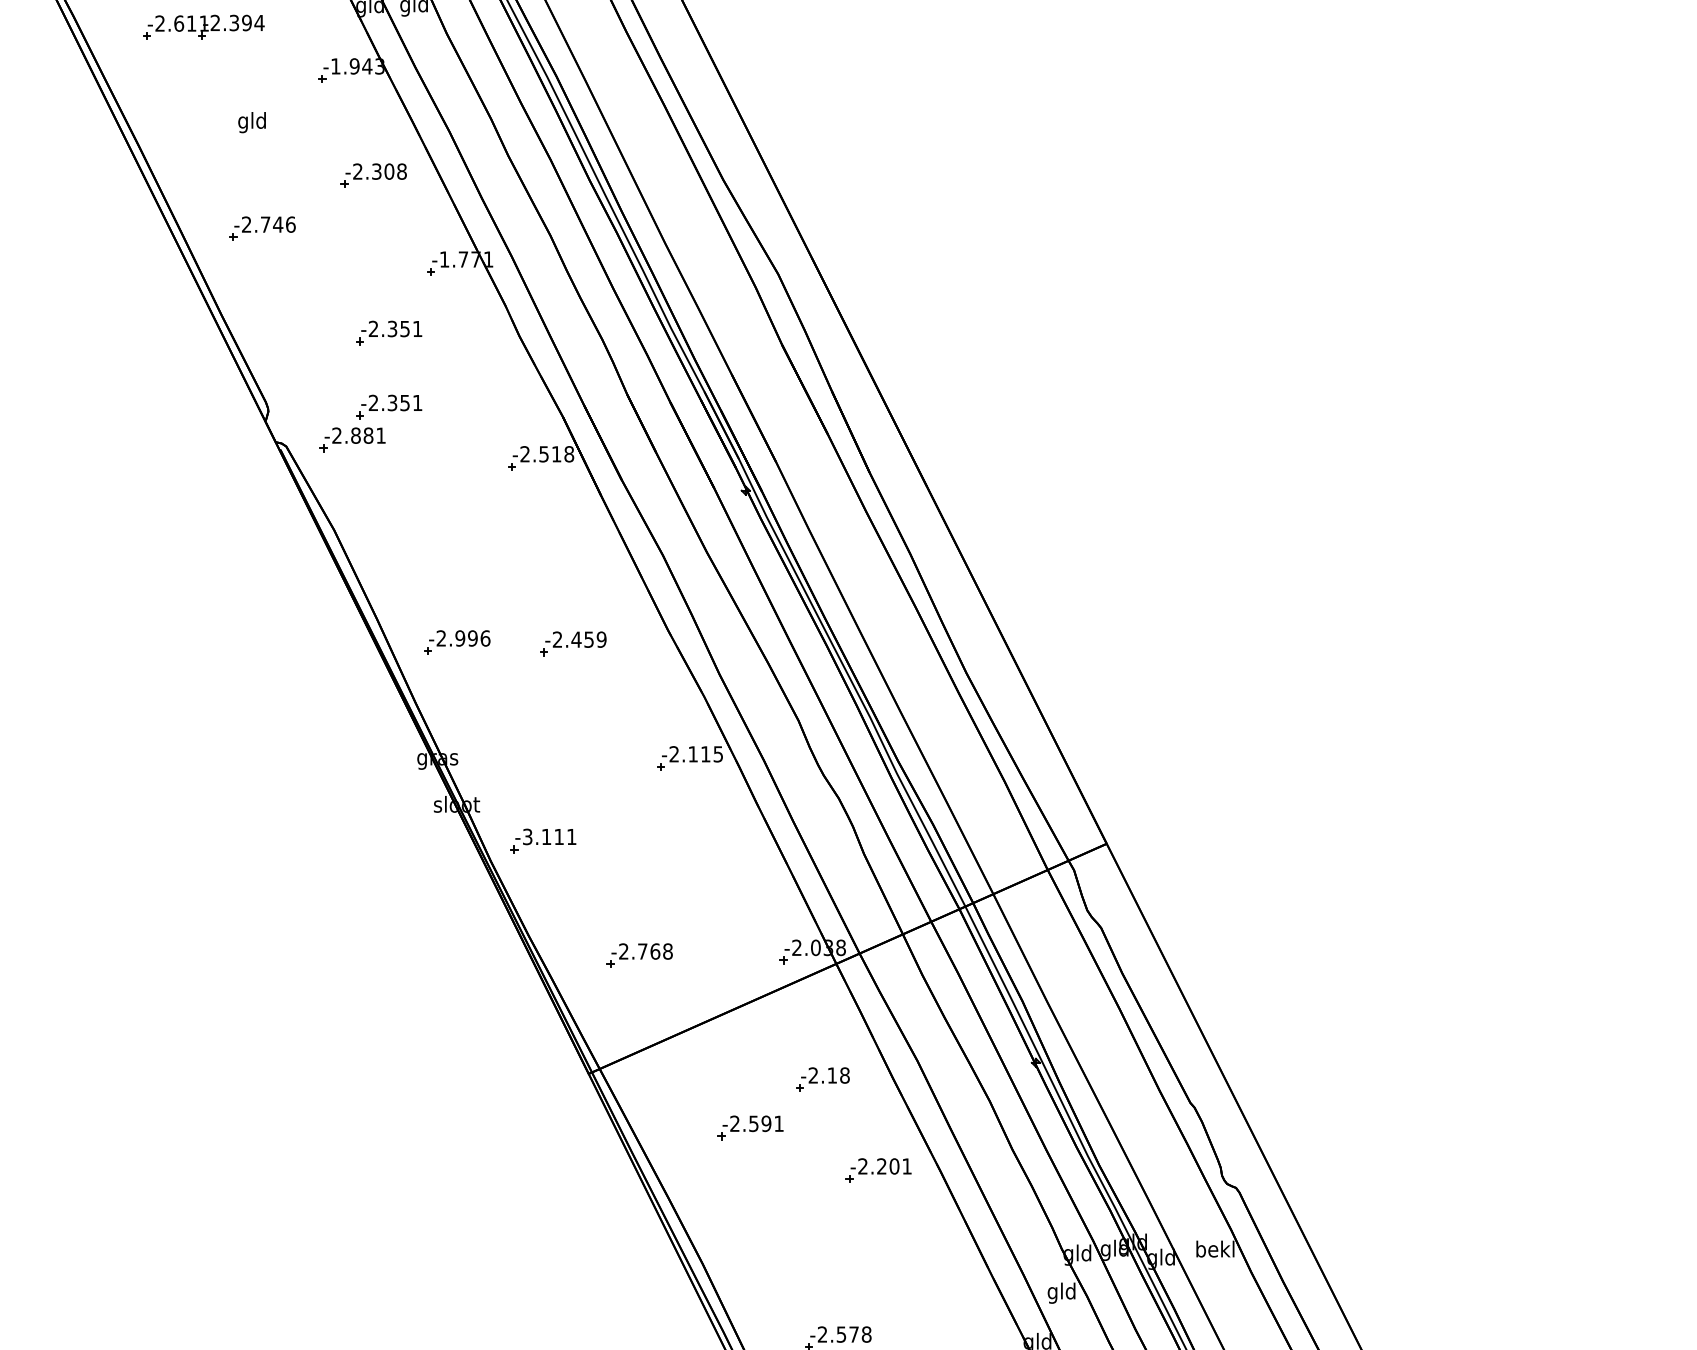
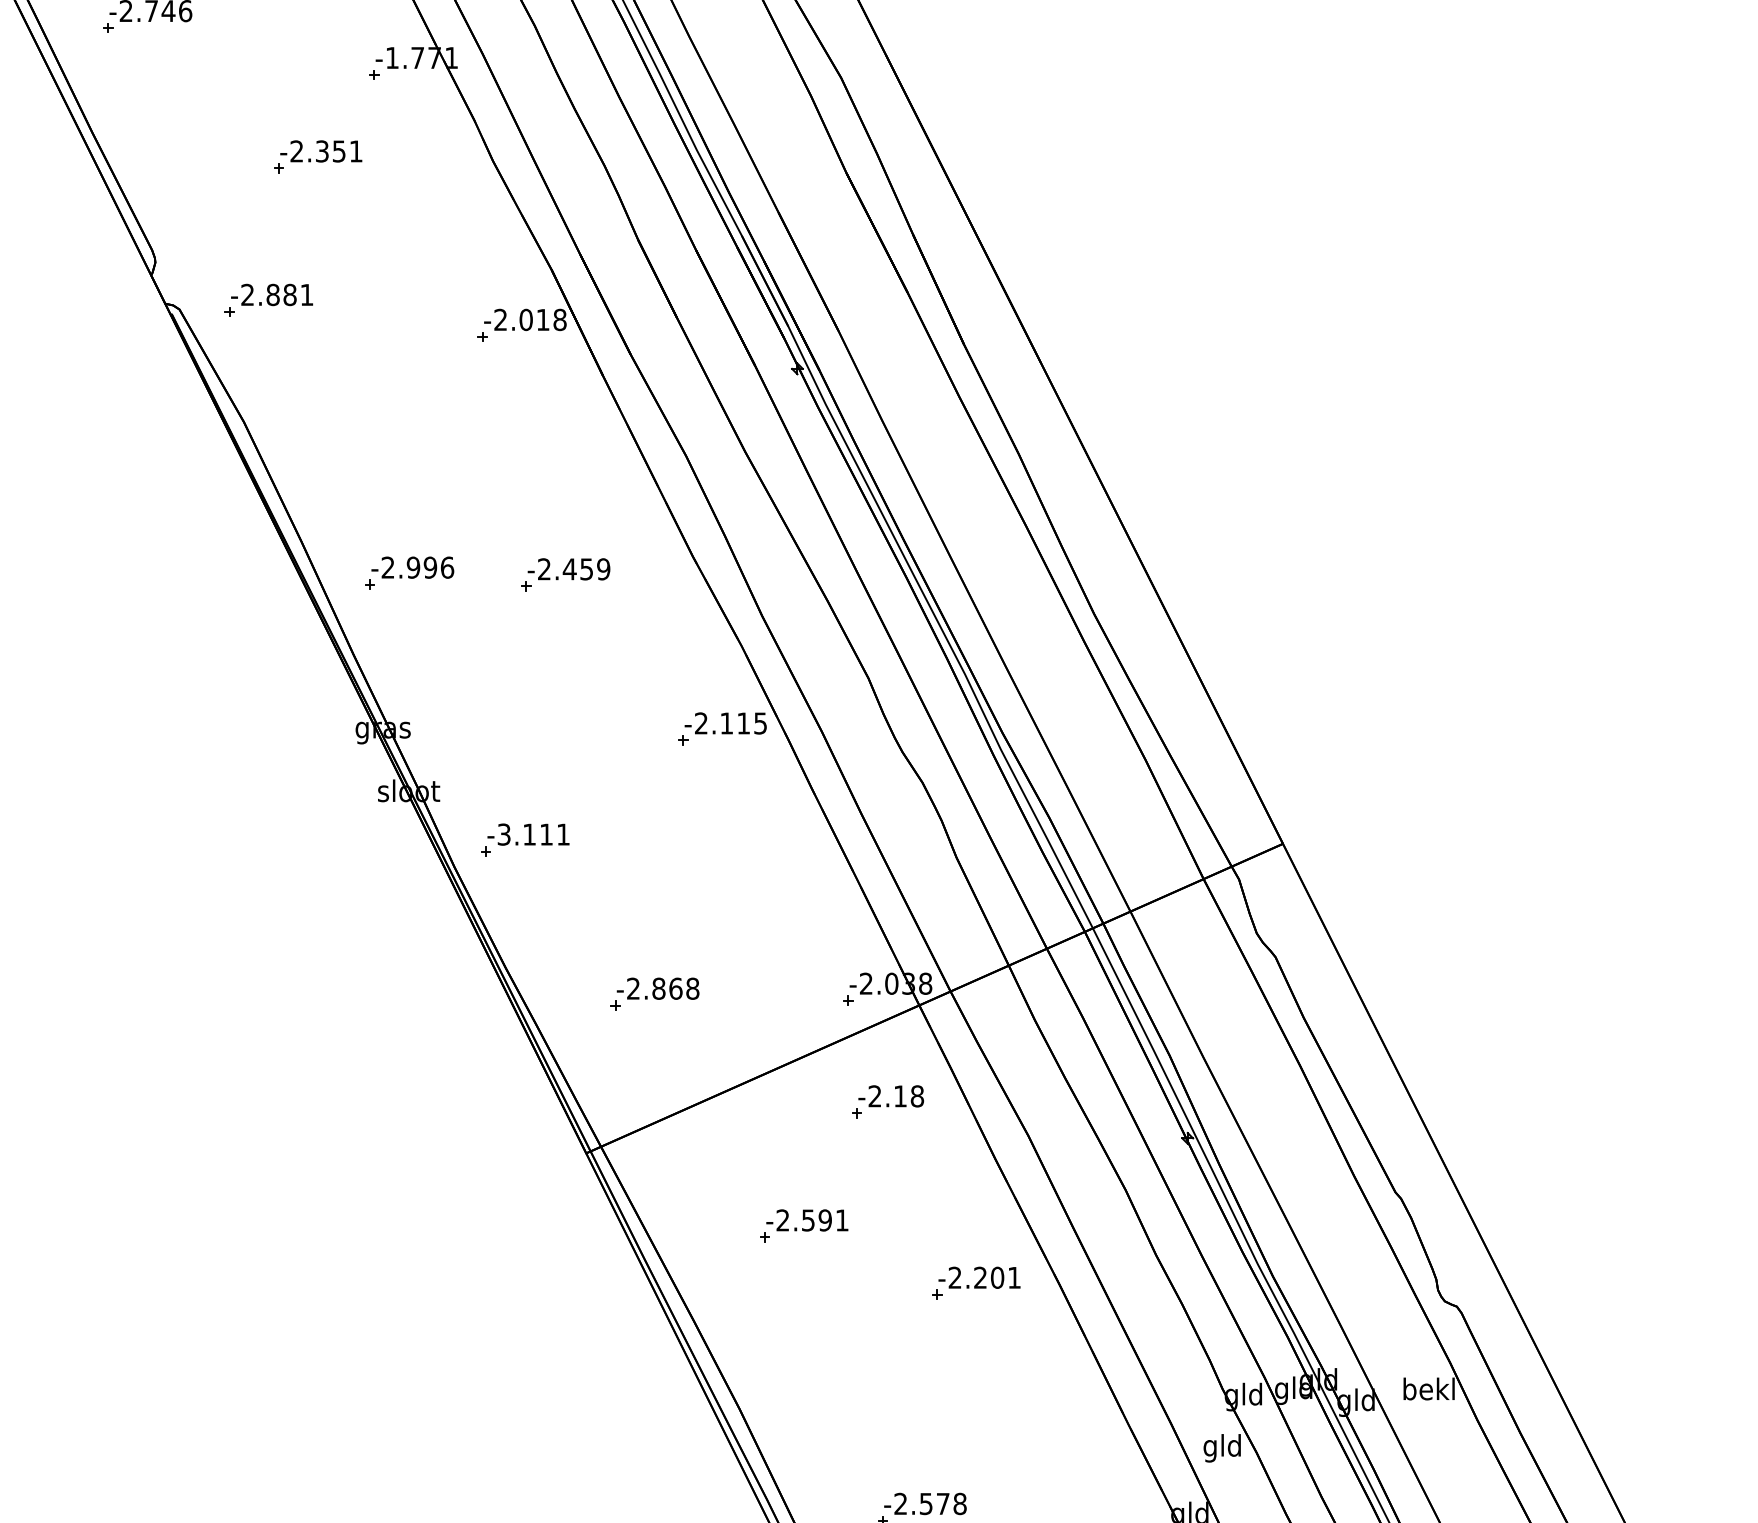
part: (389, 406) -> (318, 255), removed
text: (544, 454) -> (526, 320), -2.518 -> -2.018
text: (642, 951) -> (658, 988), -2.768 -> -2.868
part: (822, 1079) -> (887, 1101), moved

